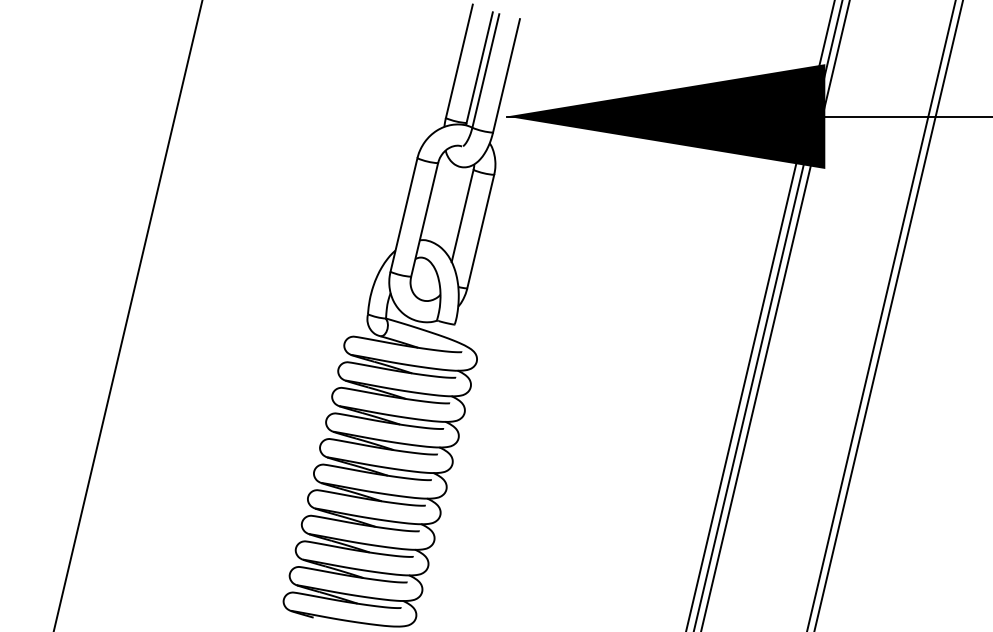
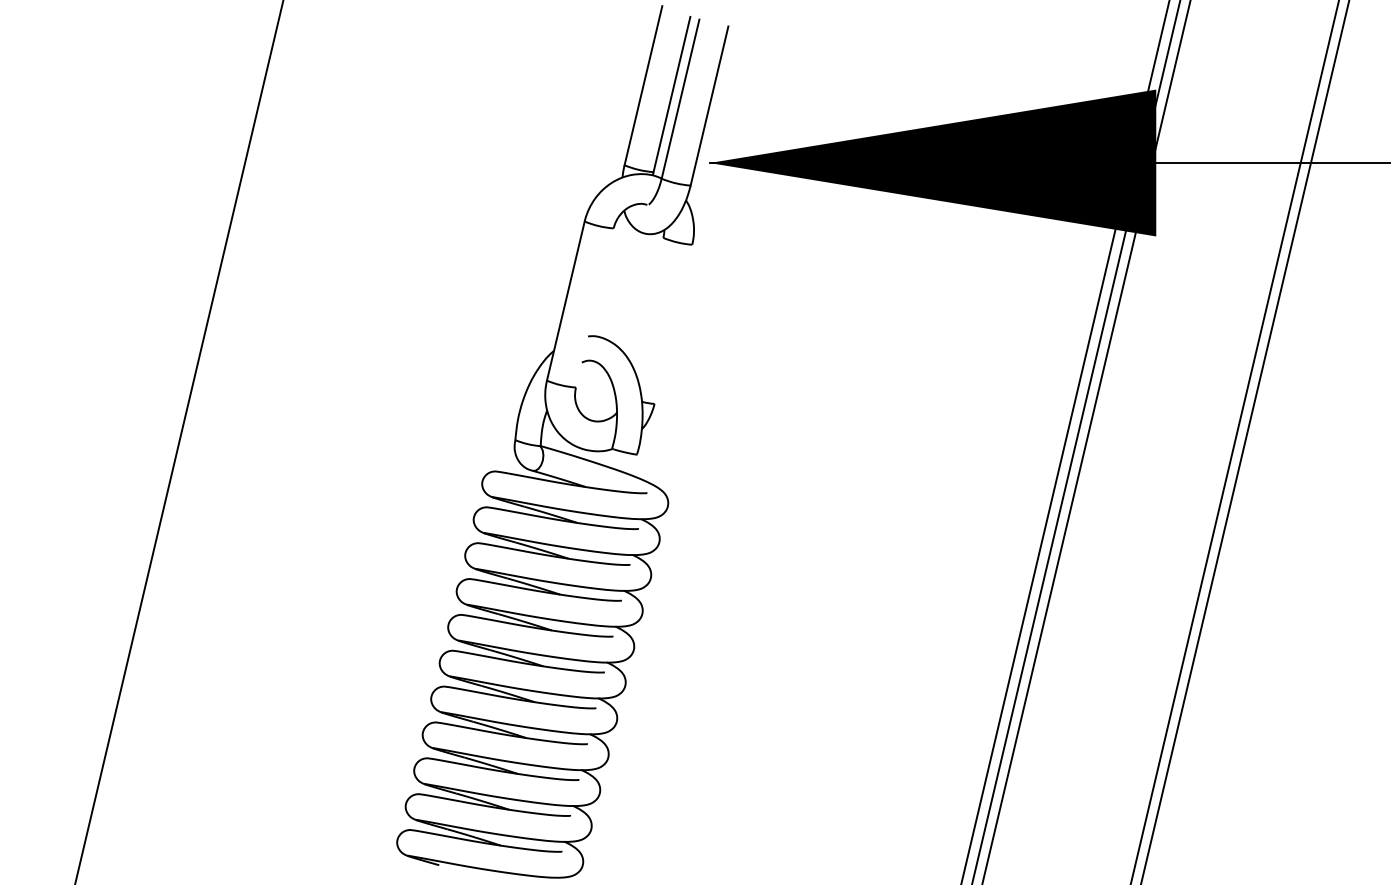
line: (462, 216) -> (647, 302), removed
line: (424, 219) -> (594, 307), removed
line: (480, 231) -> (673, 323), removed

